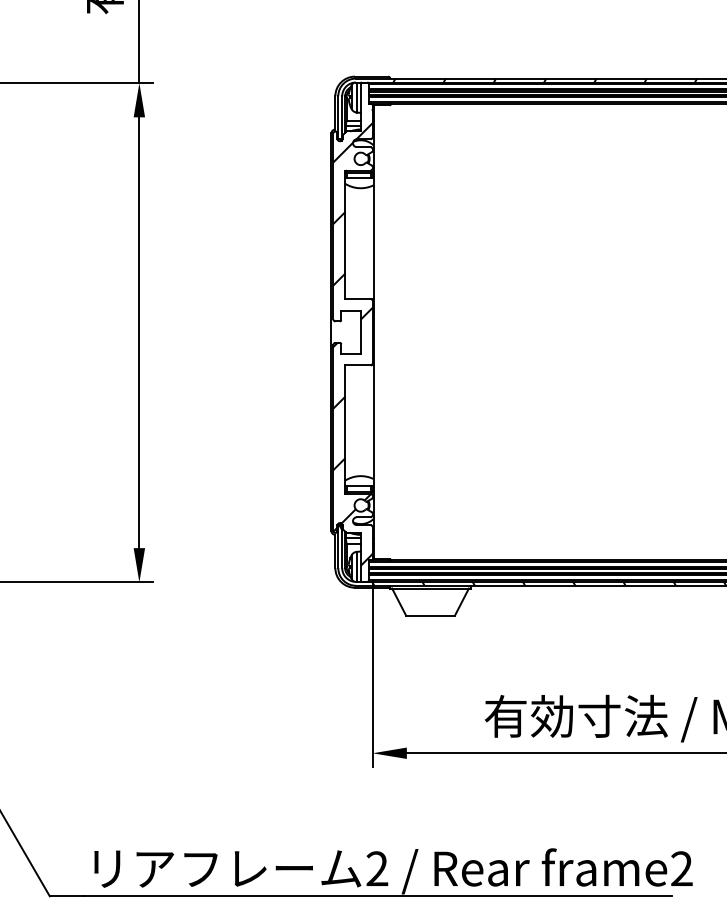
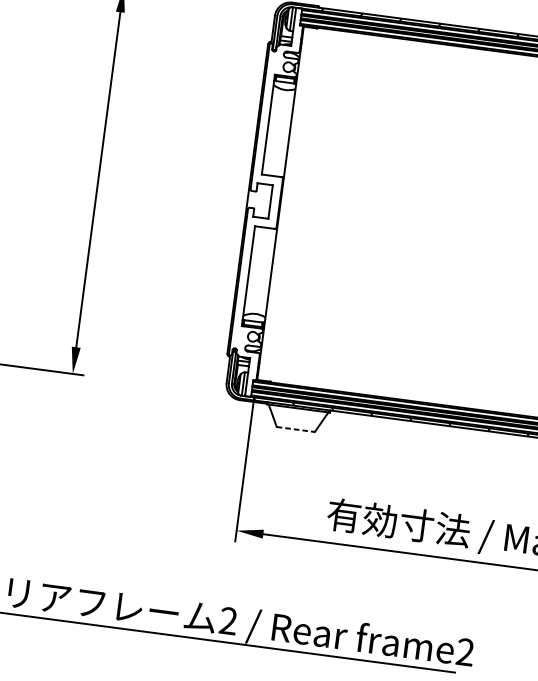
hatch: (352, 344) -> (262, 210), removed
line: (431, 615) -> (296, 429), solid -> dashed

